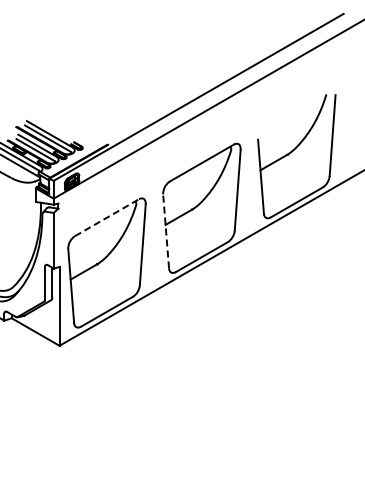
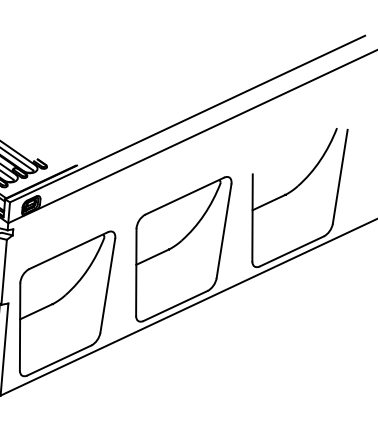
line: (107, 217) -> (69, 250), dashed -> solid
line: (166, 230) -> (136, 271), dashed -> solid

